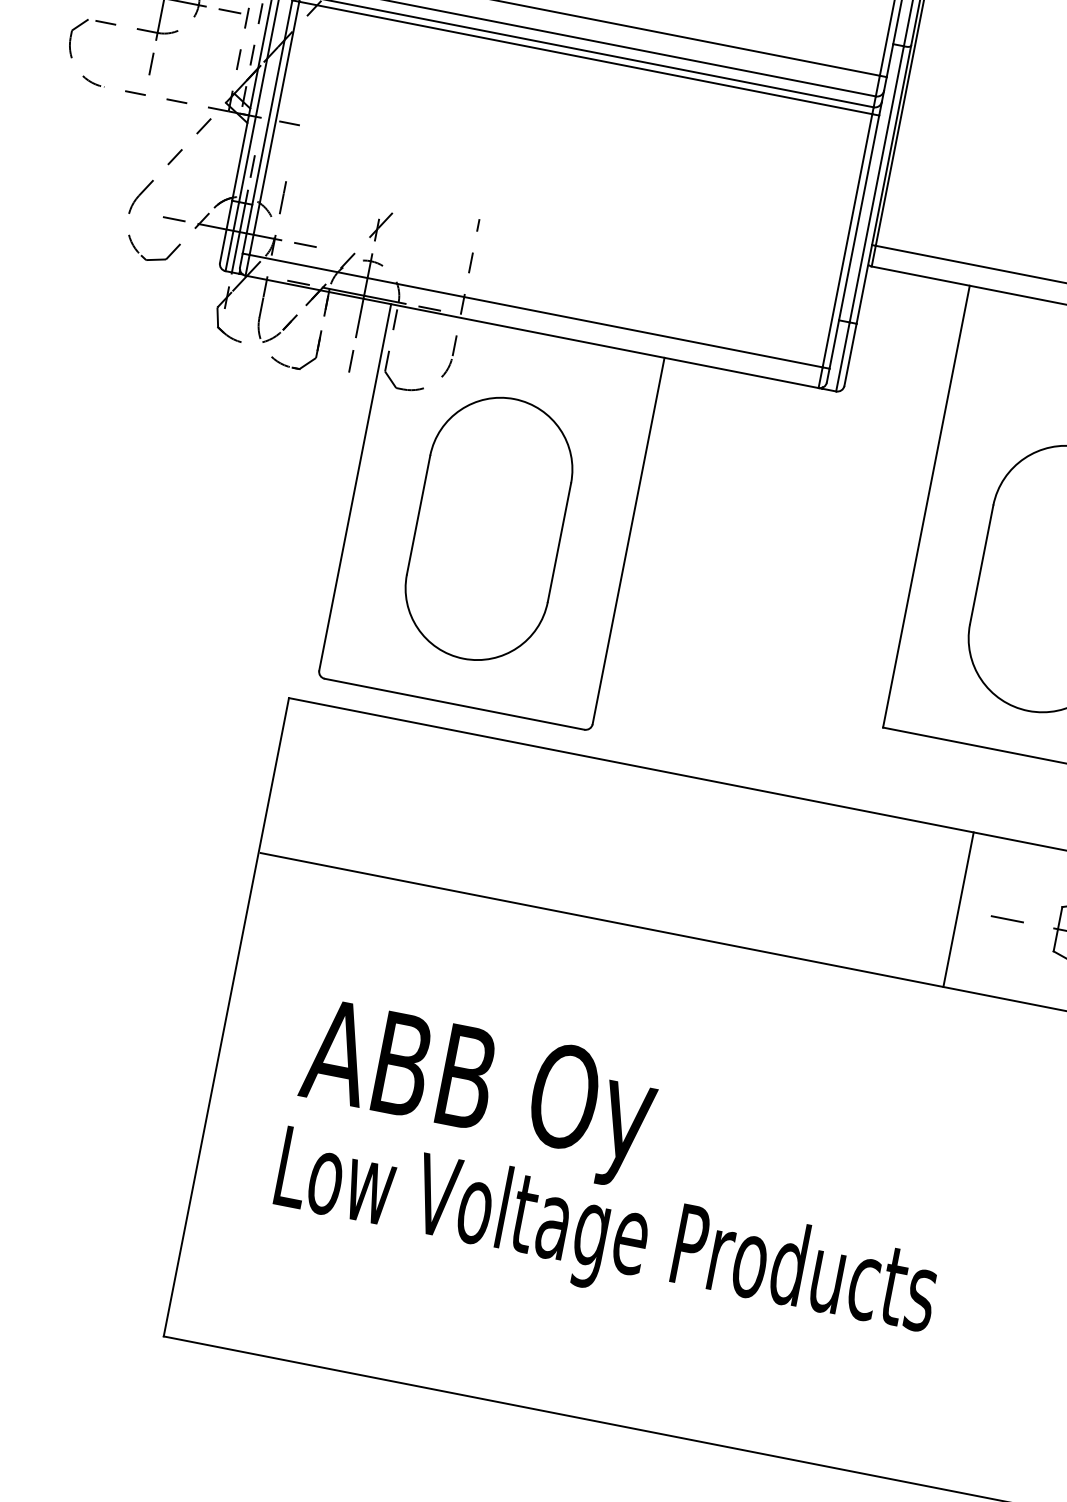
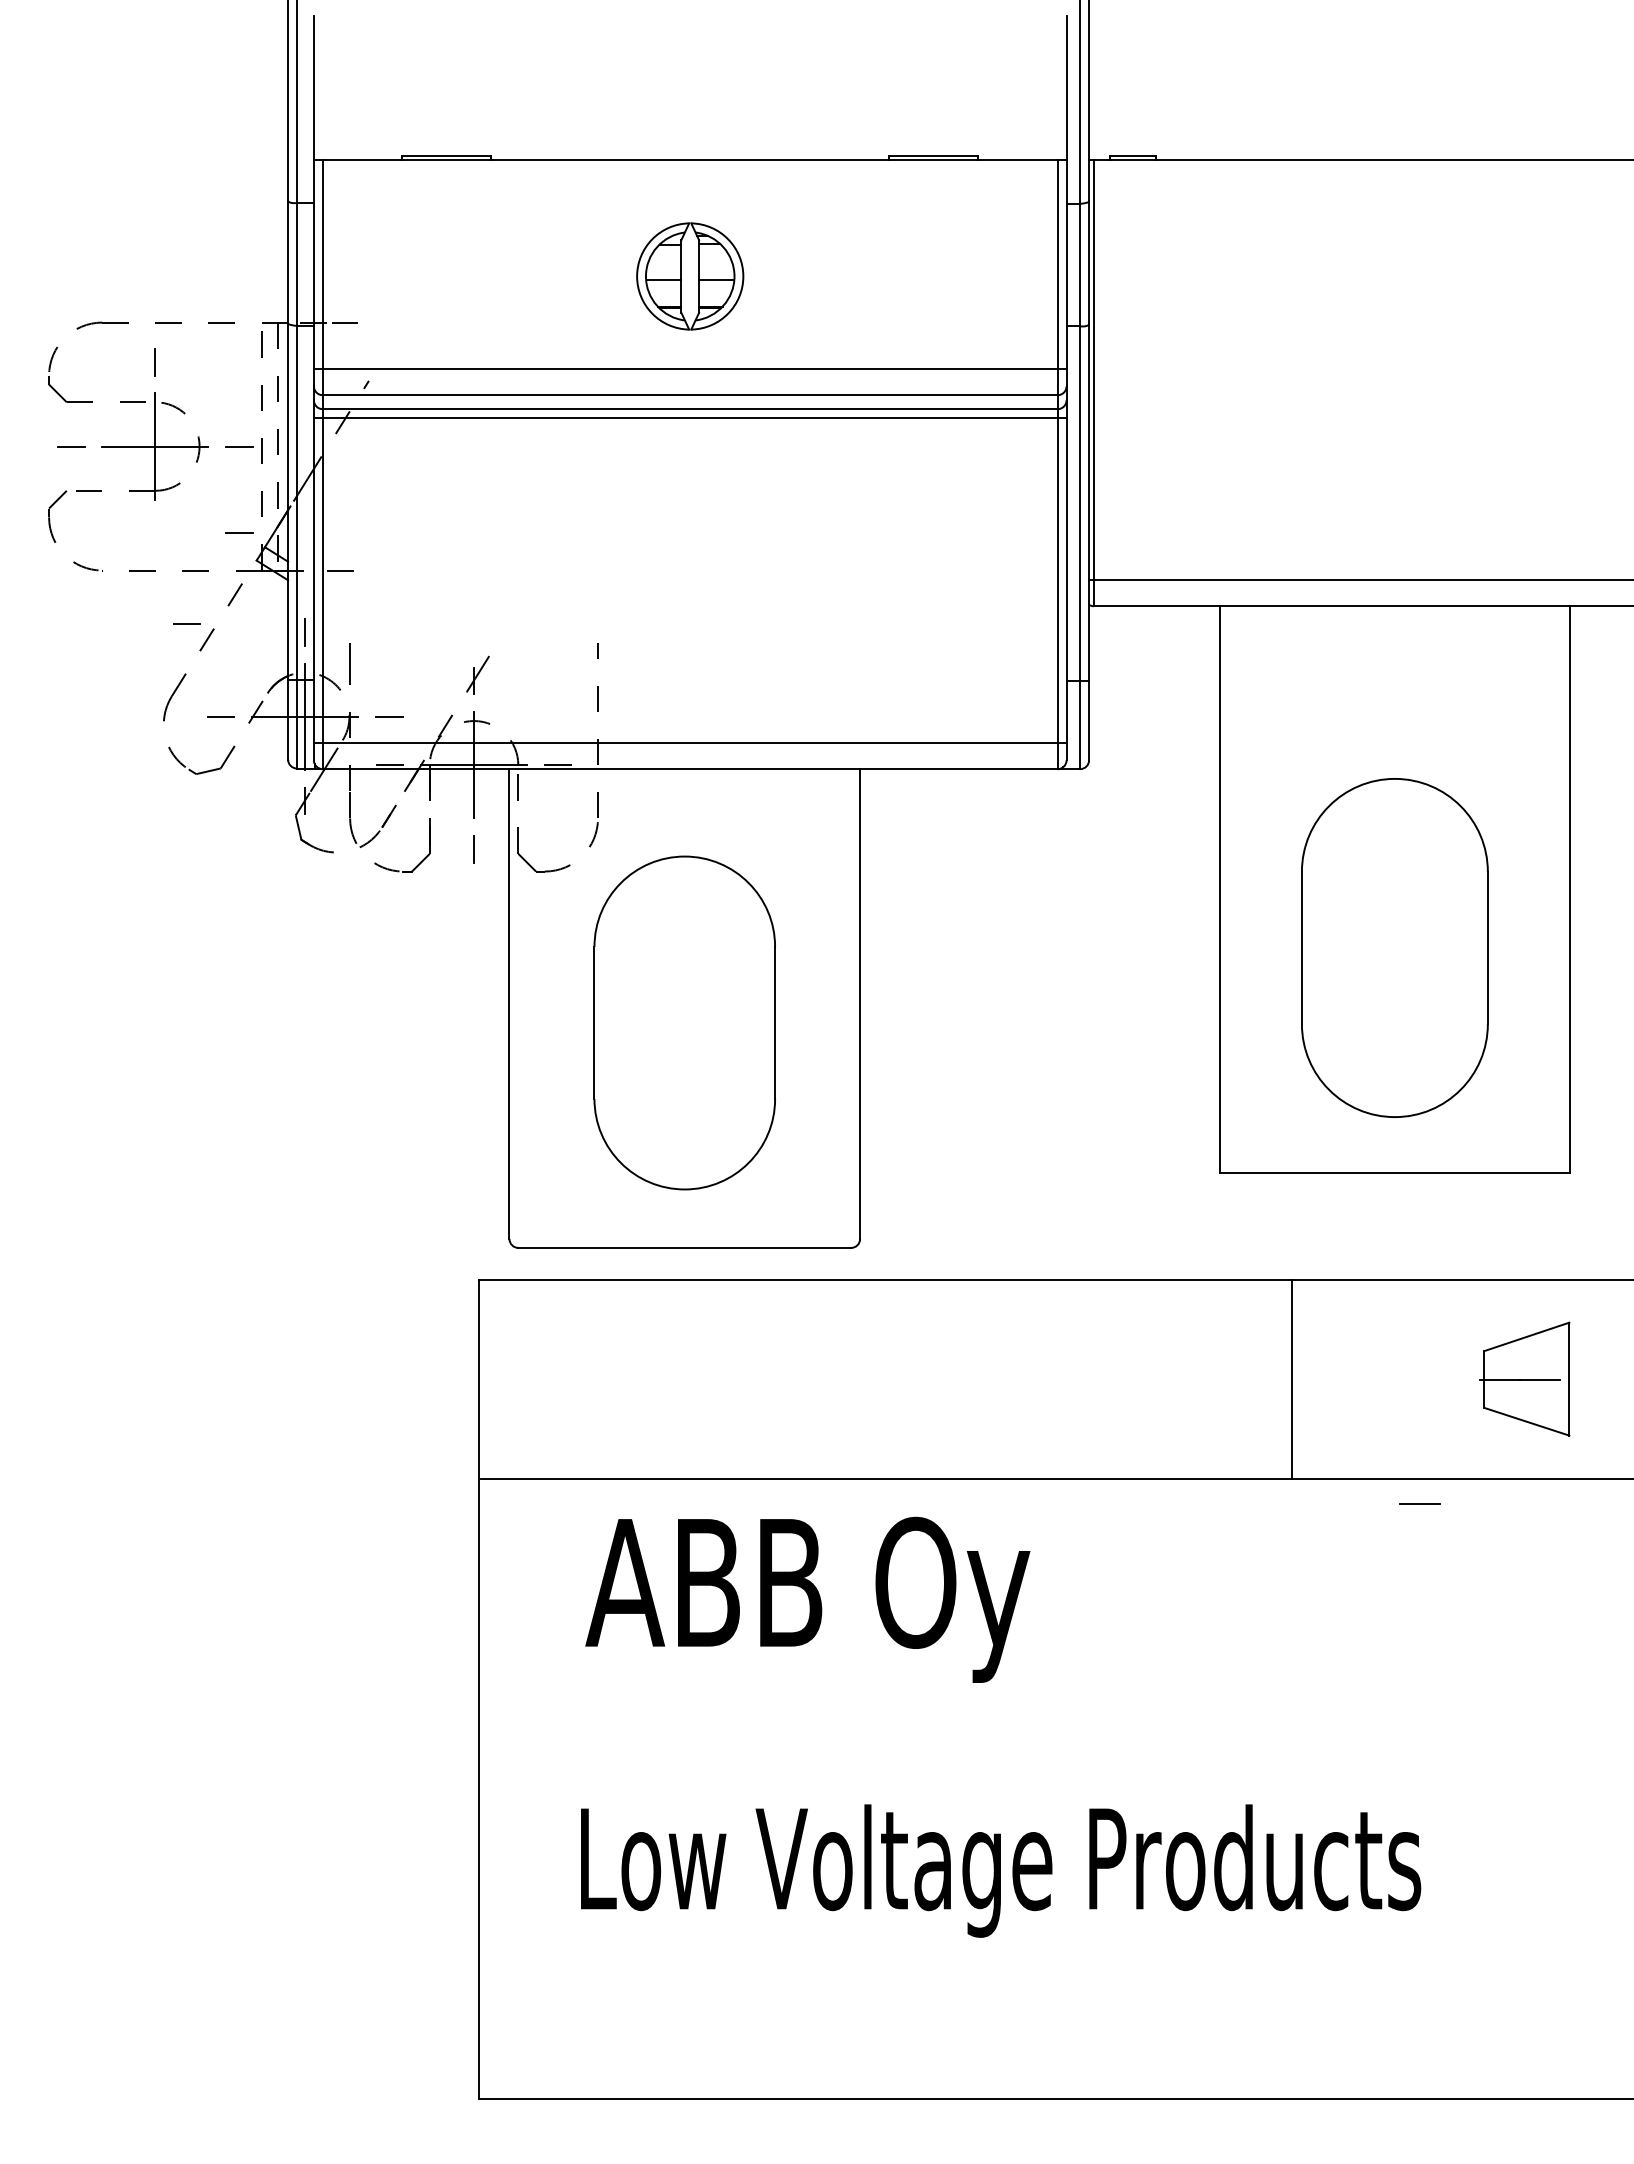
line: (151, 63) -> (155, 530), removed
line: (216, 78) -> (239, 532), added
line: (161, 141) -> (186, 623), added
line: (958, 909) -> (1291, 1379), moved
line: (1007, 919) -> (1419, 1503), moved
text: (477, 1093) -> (807, 1599), moved

